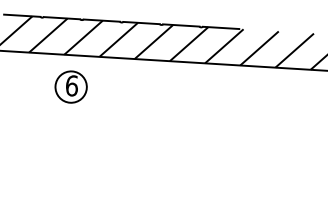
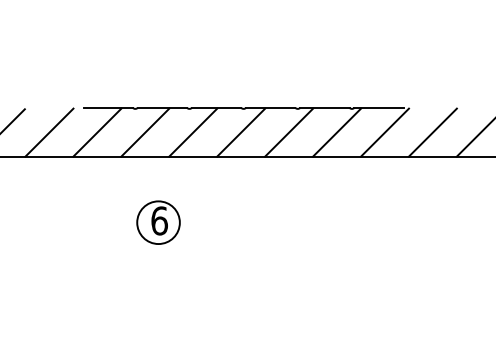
part: (71, 86) -> (158, 222), moved

